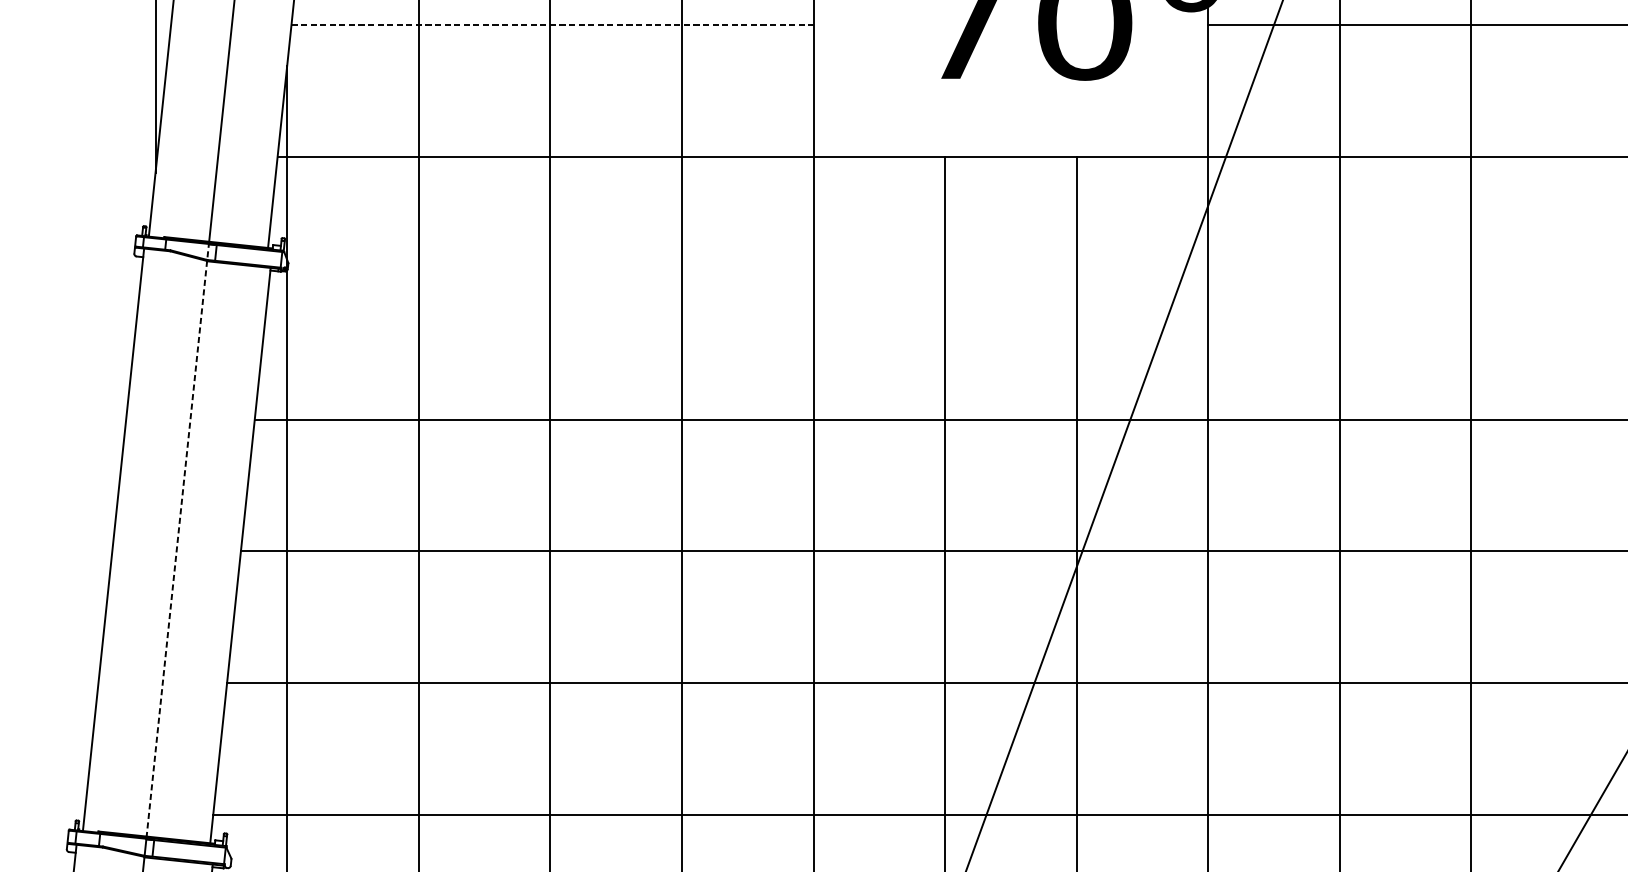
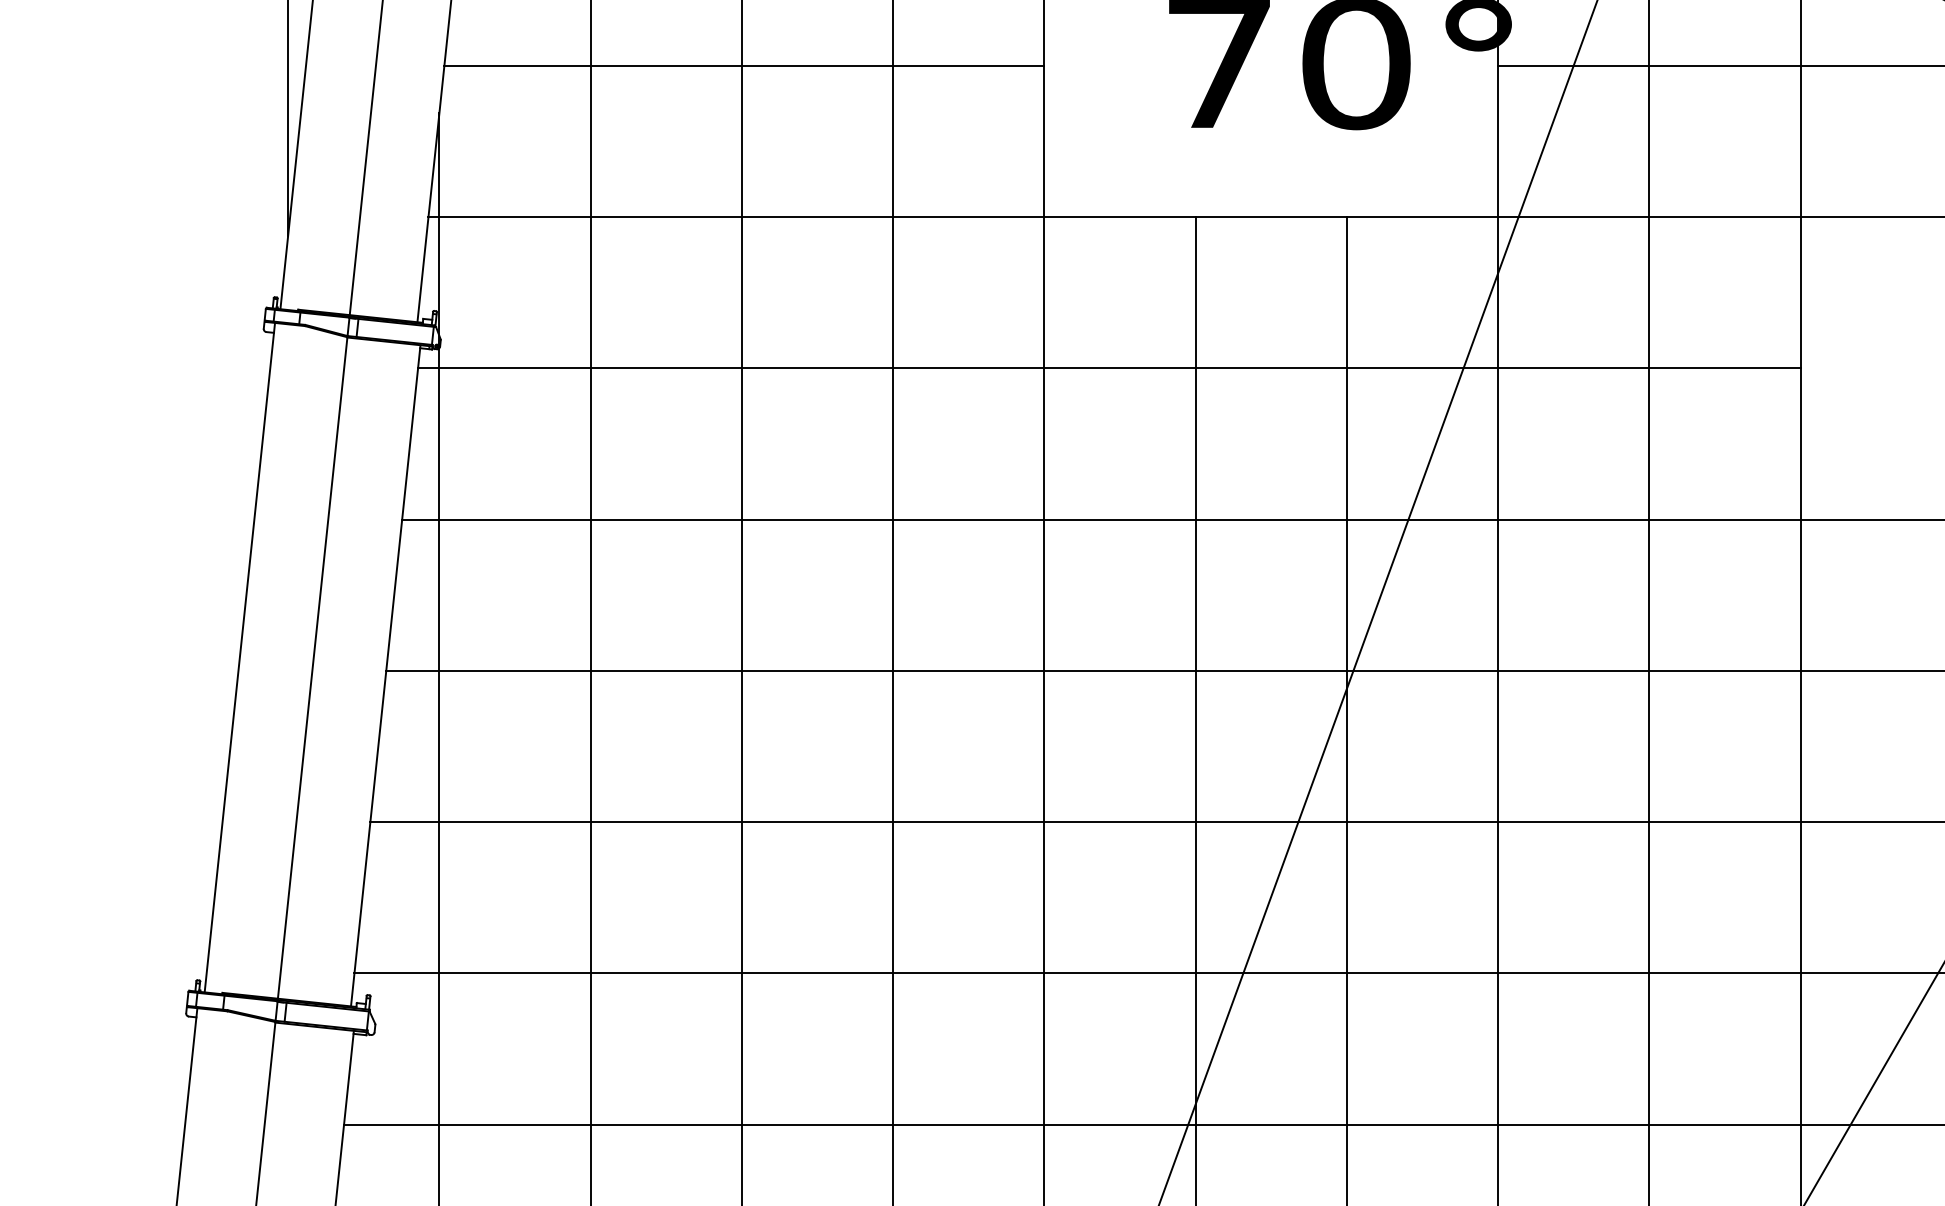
line: (552, 25) -> (744, 66), dashed -> solid
line: (870, 288) -> (1109, 368), added
line: (177, 538) -> (313, 656), dashed -> solid

